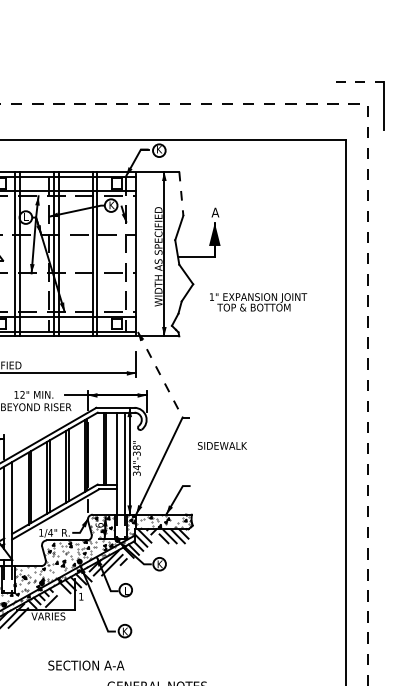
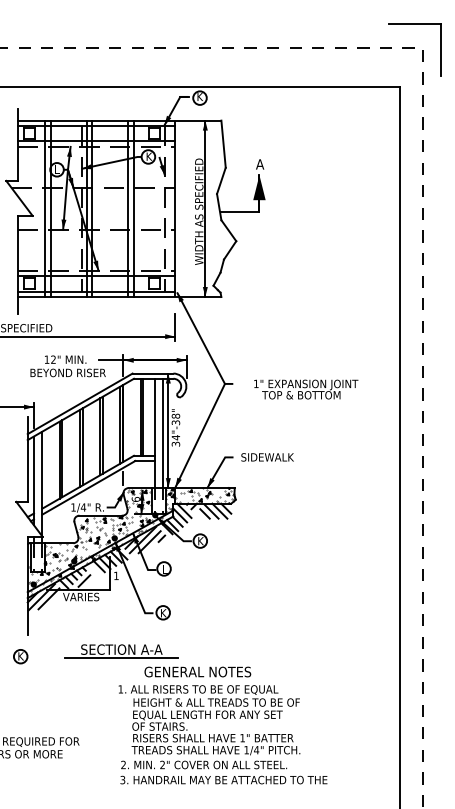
line: (360, 81) -> (415, 24), dashed -> solid
line: (181, 193) -> (223, 144), dashed -> solid
text: (258, 302) -> (306, 389), moved
line: (162, 378) -> (203, 342), dashed -> solid
text: (222, 446) -> (267, 457), moved
line: (86, 673) -> (121, 658), added

